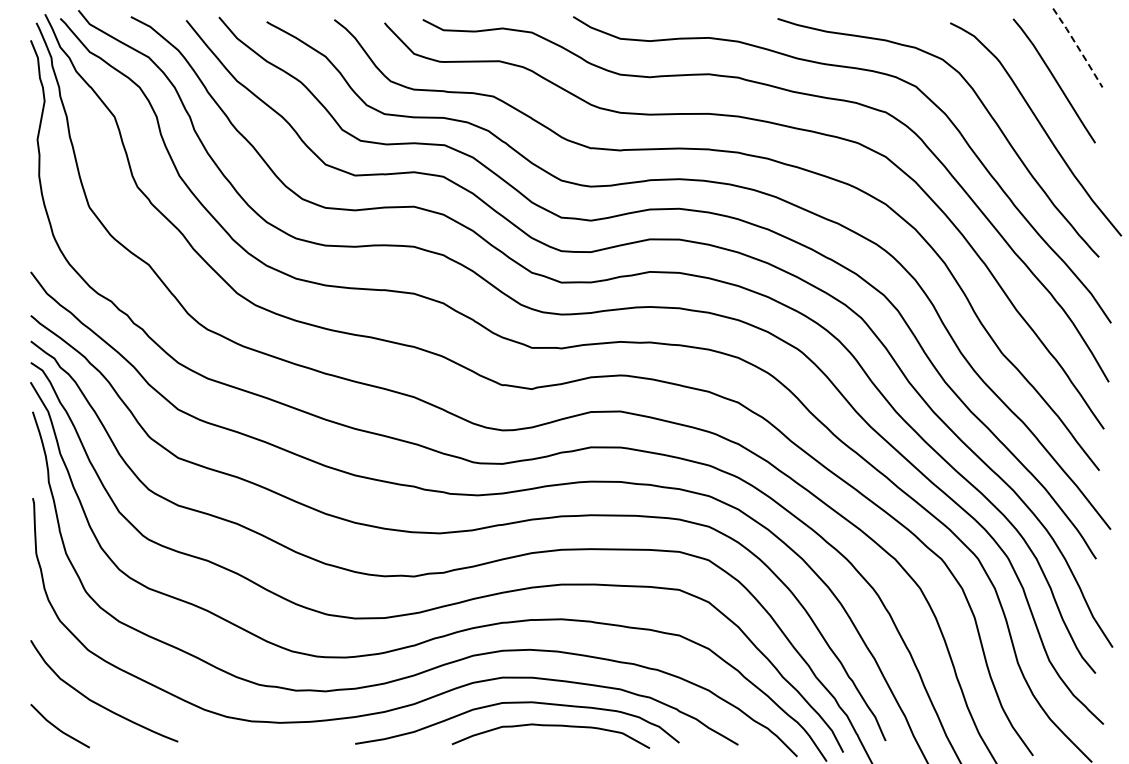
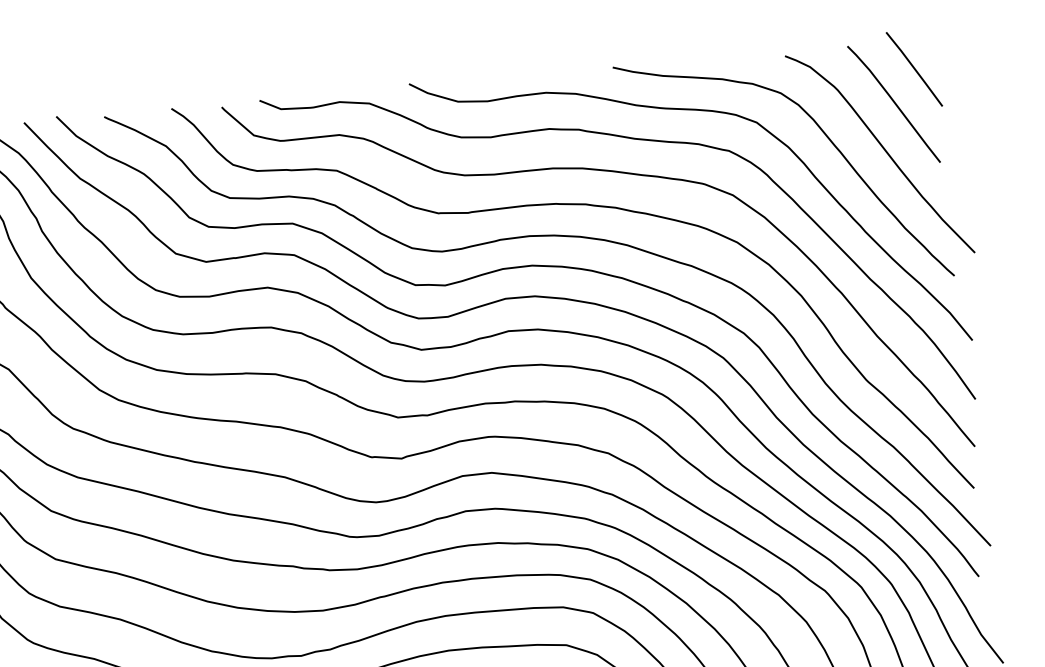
line: (1078, 48) -> (915, 69), dashed -> solid

